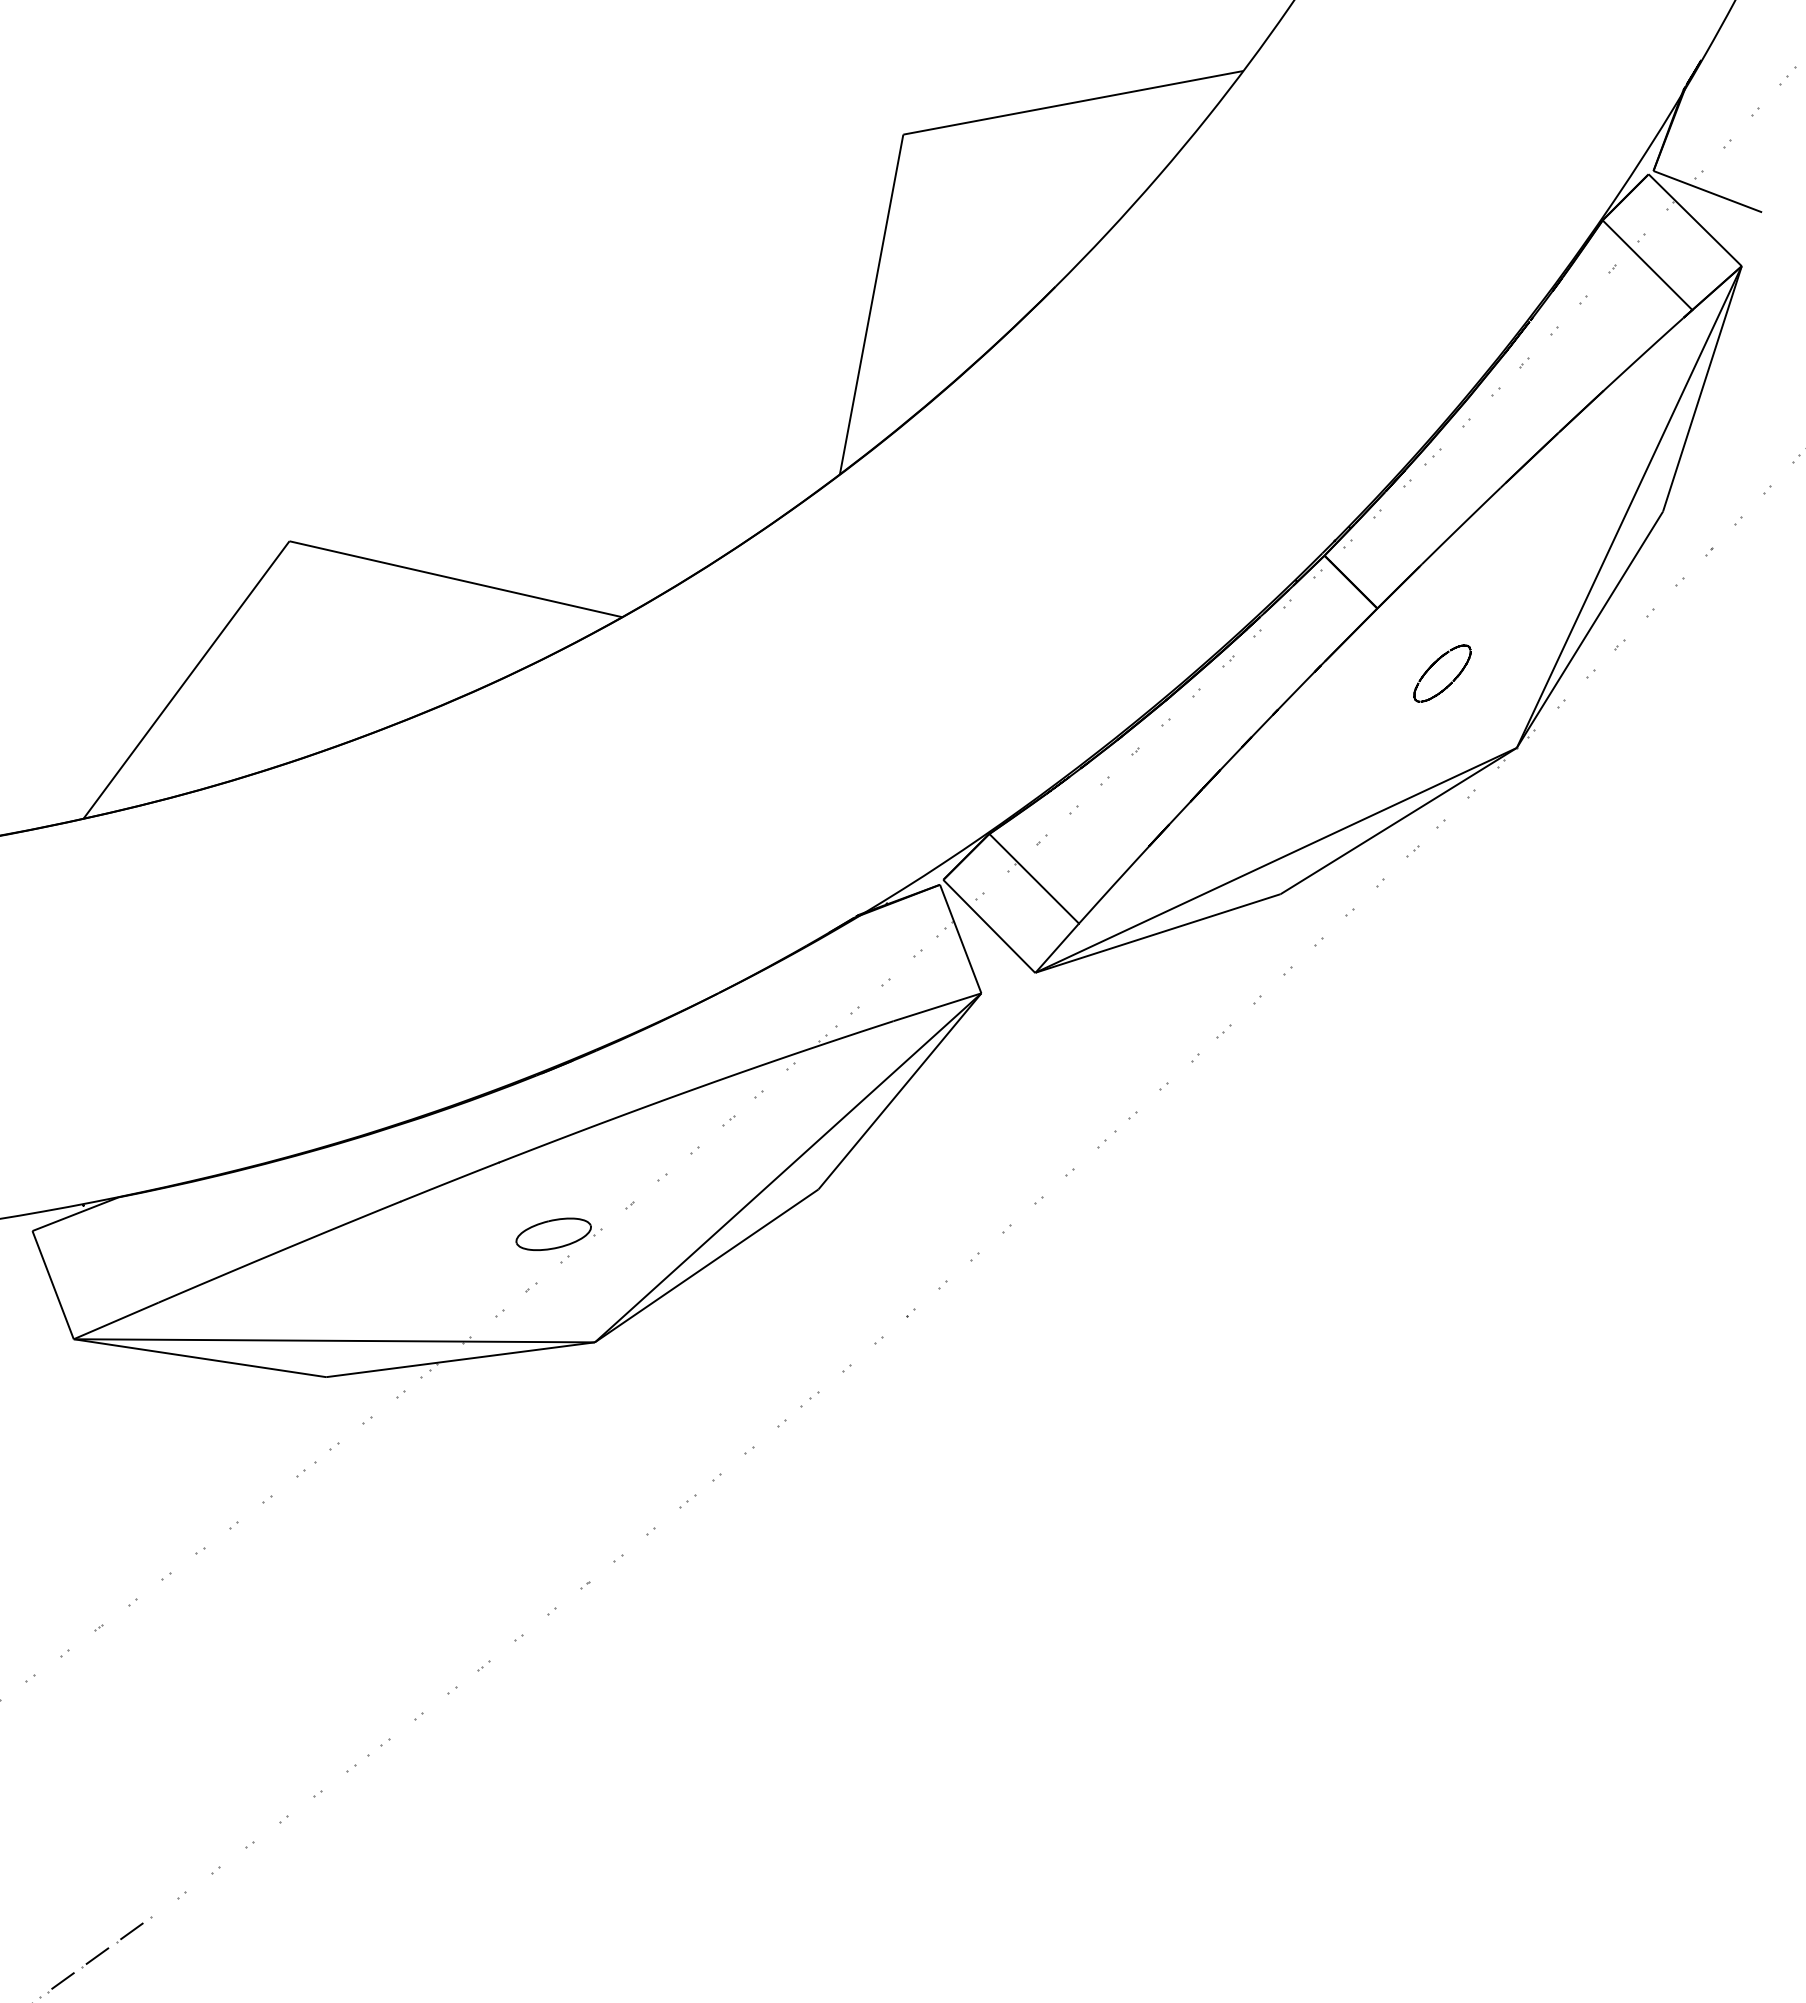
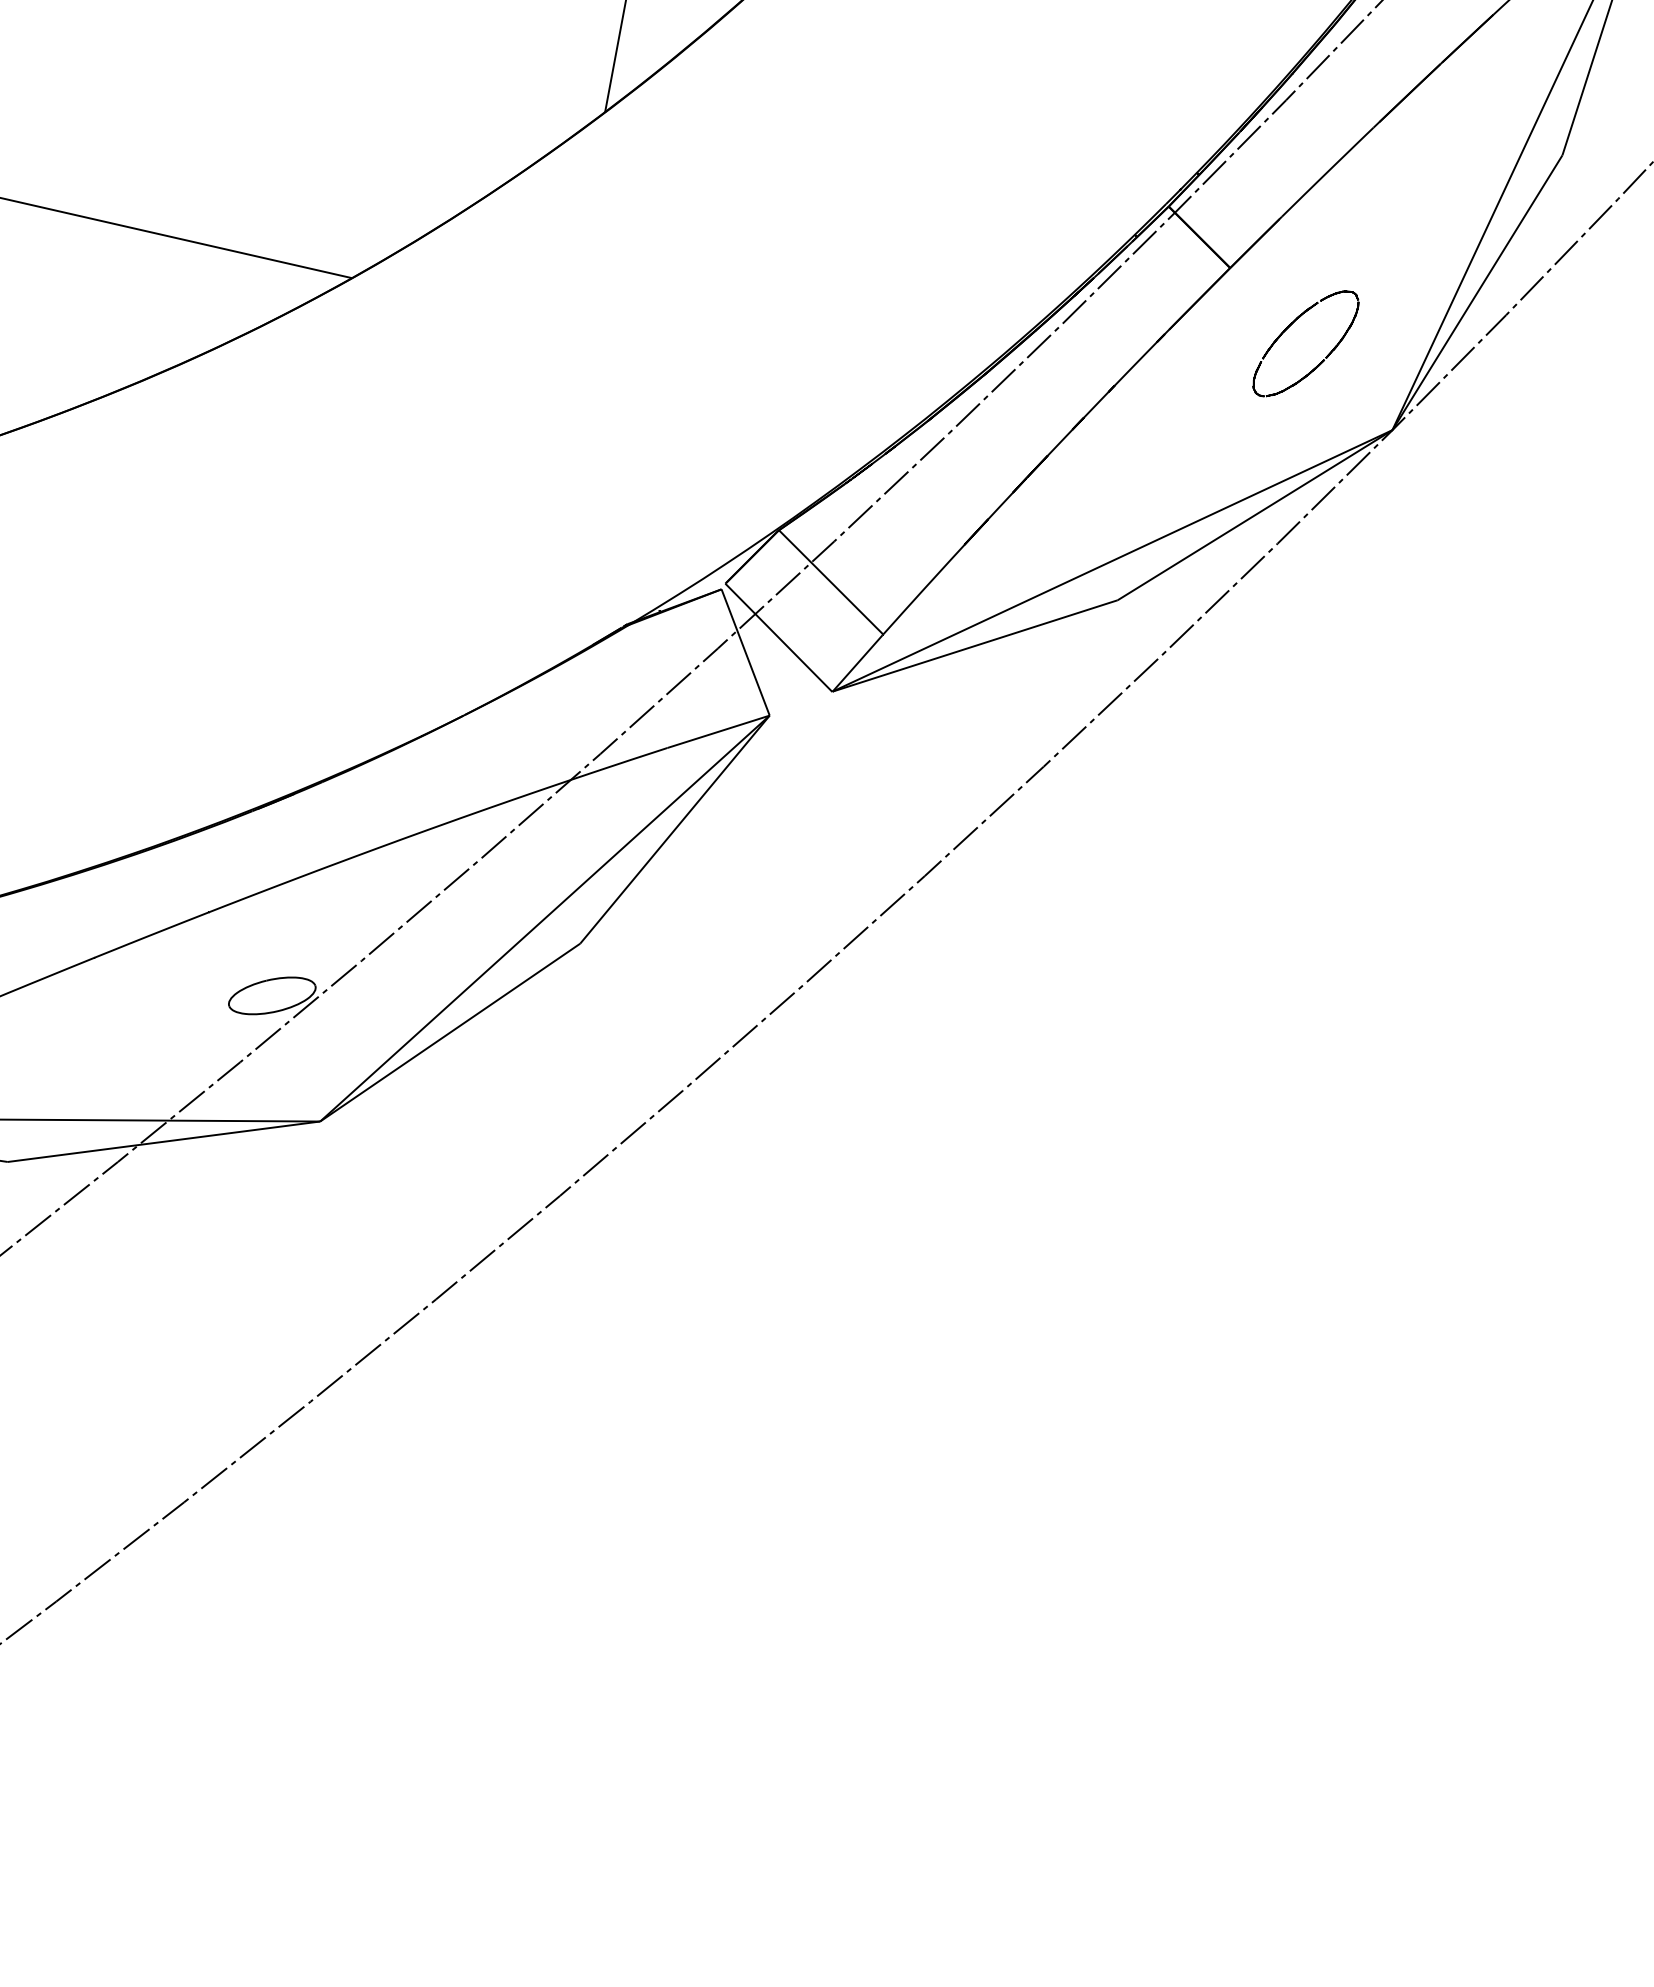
part: (1442, 673) -> (1305, 343), size x1.6

